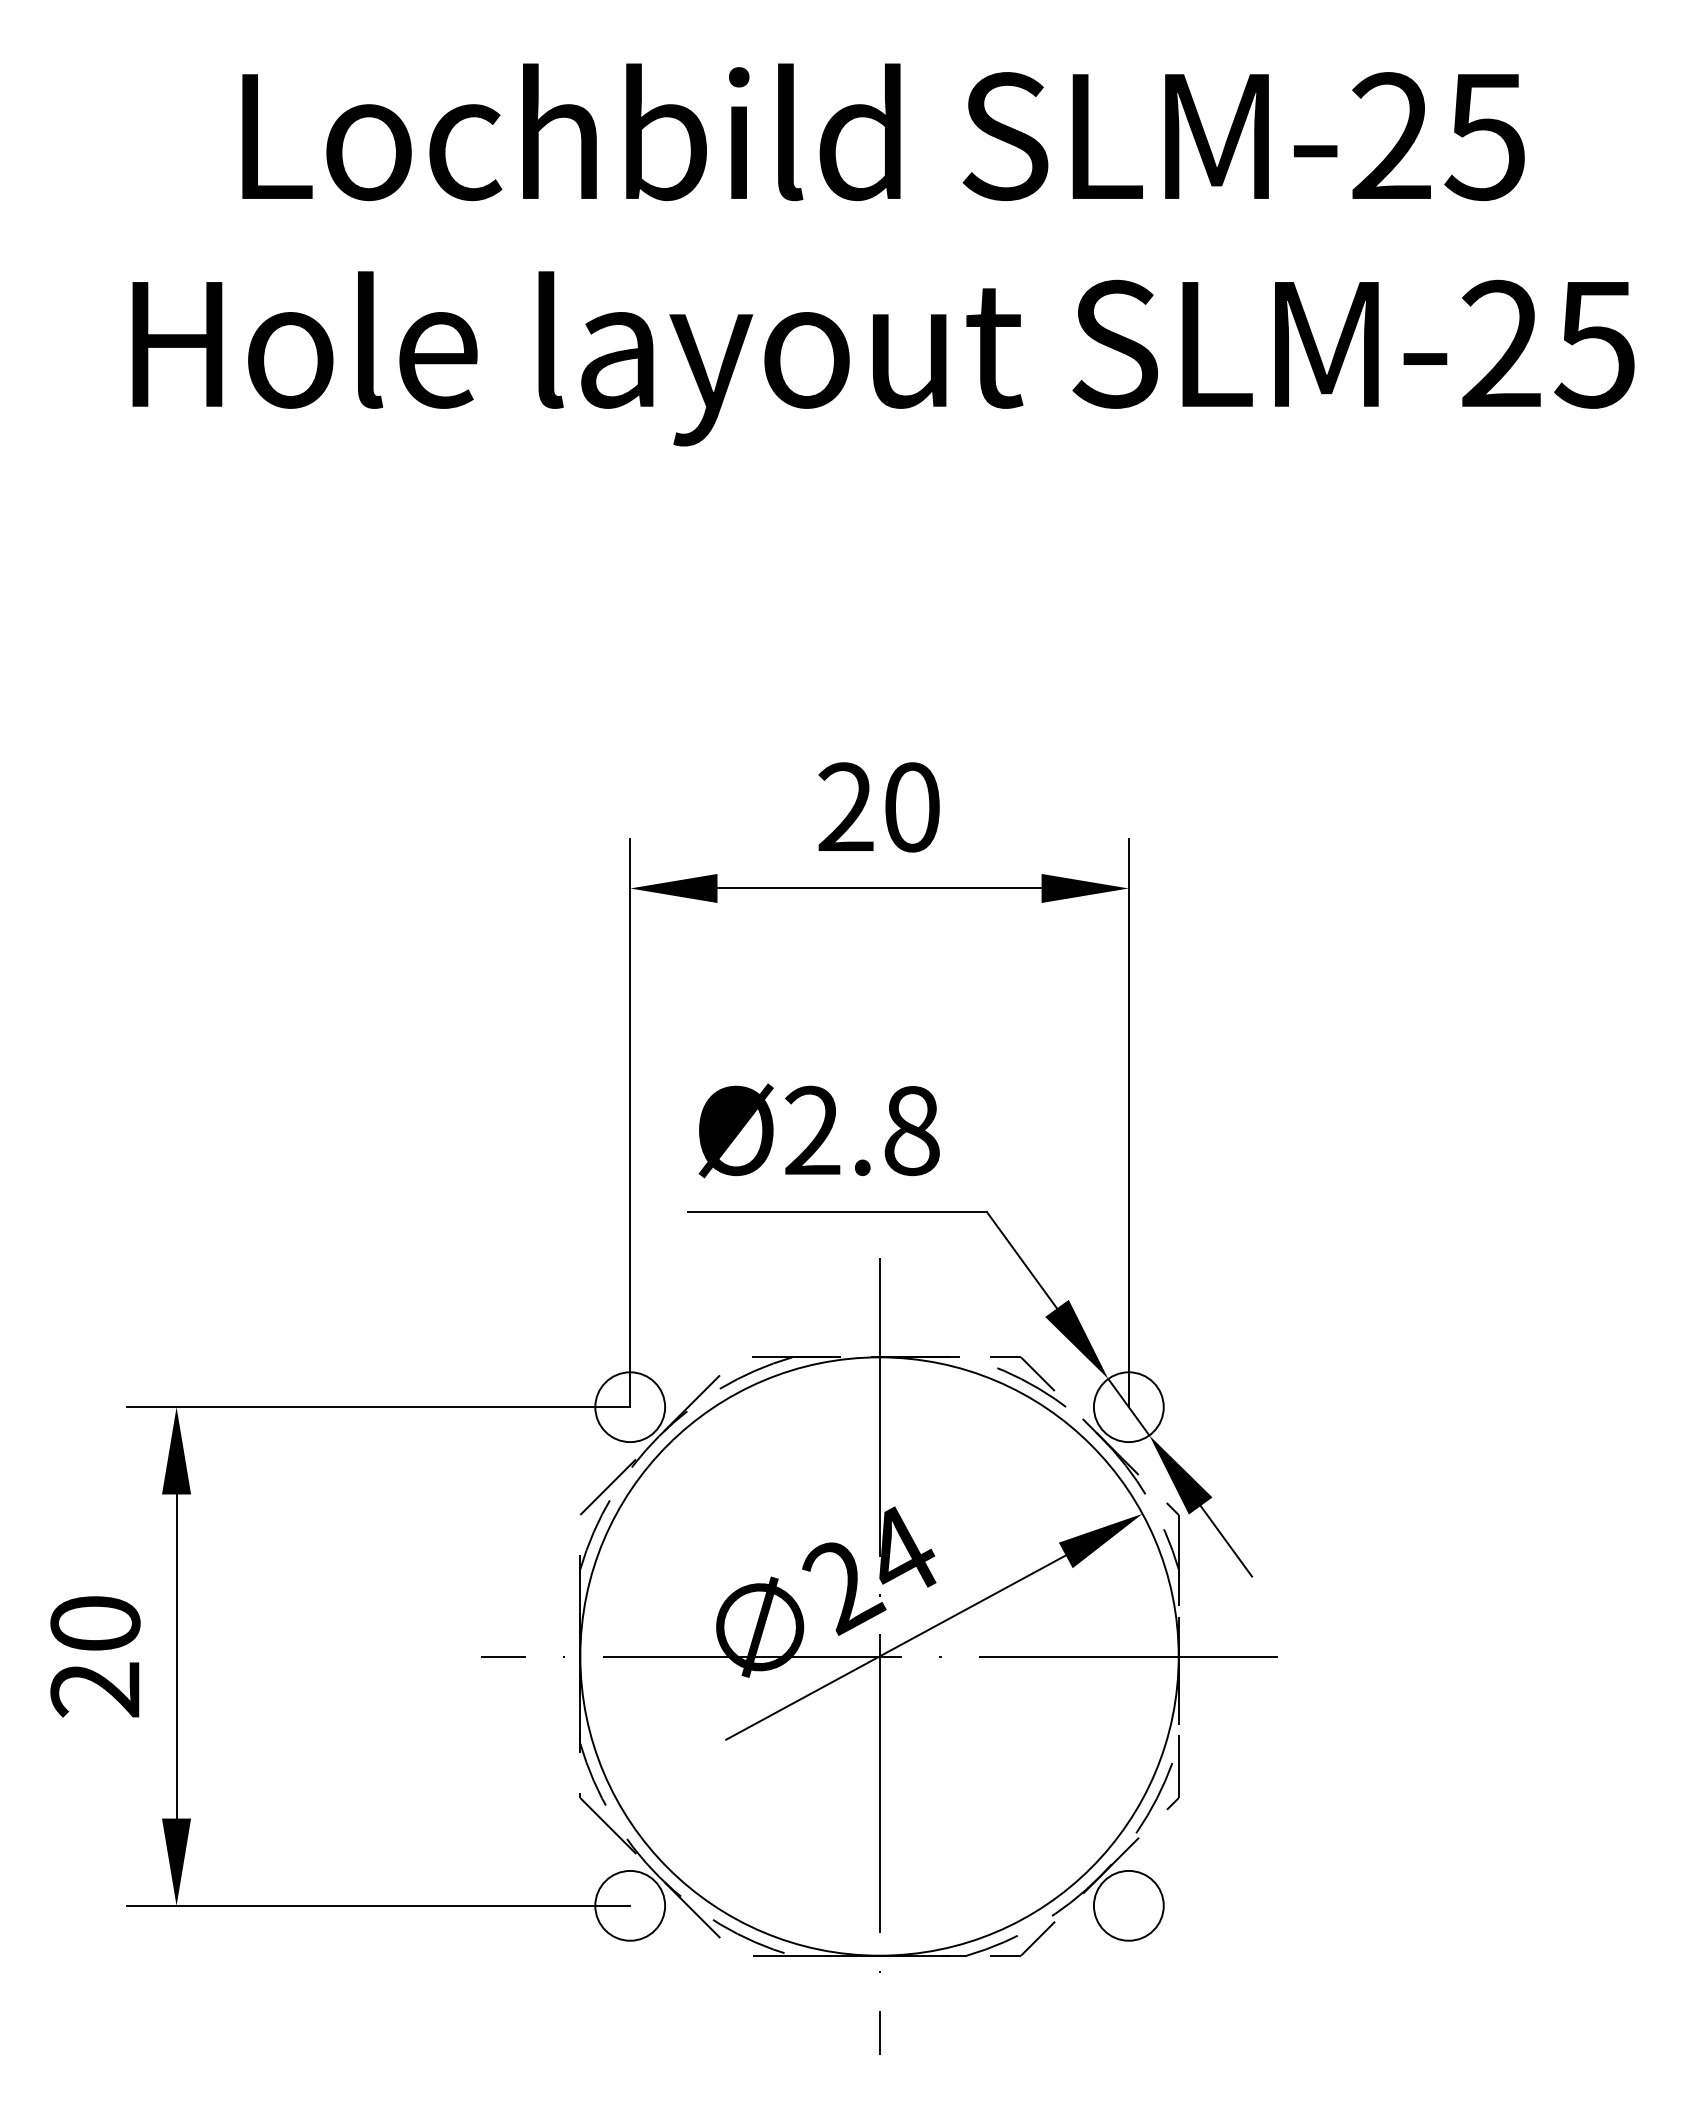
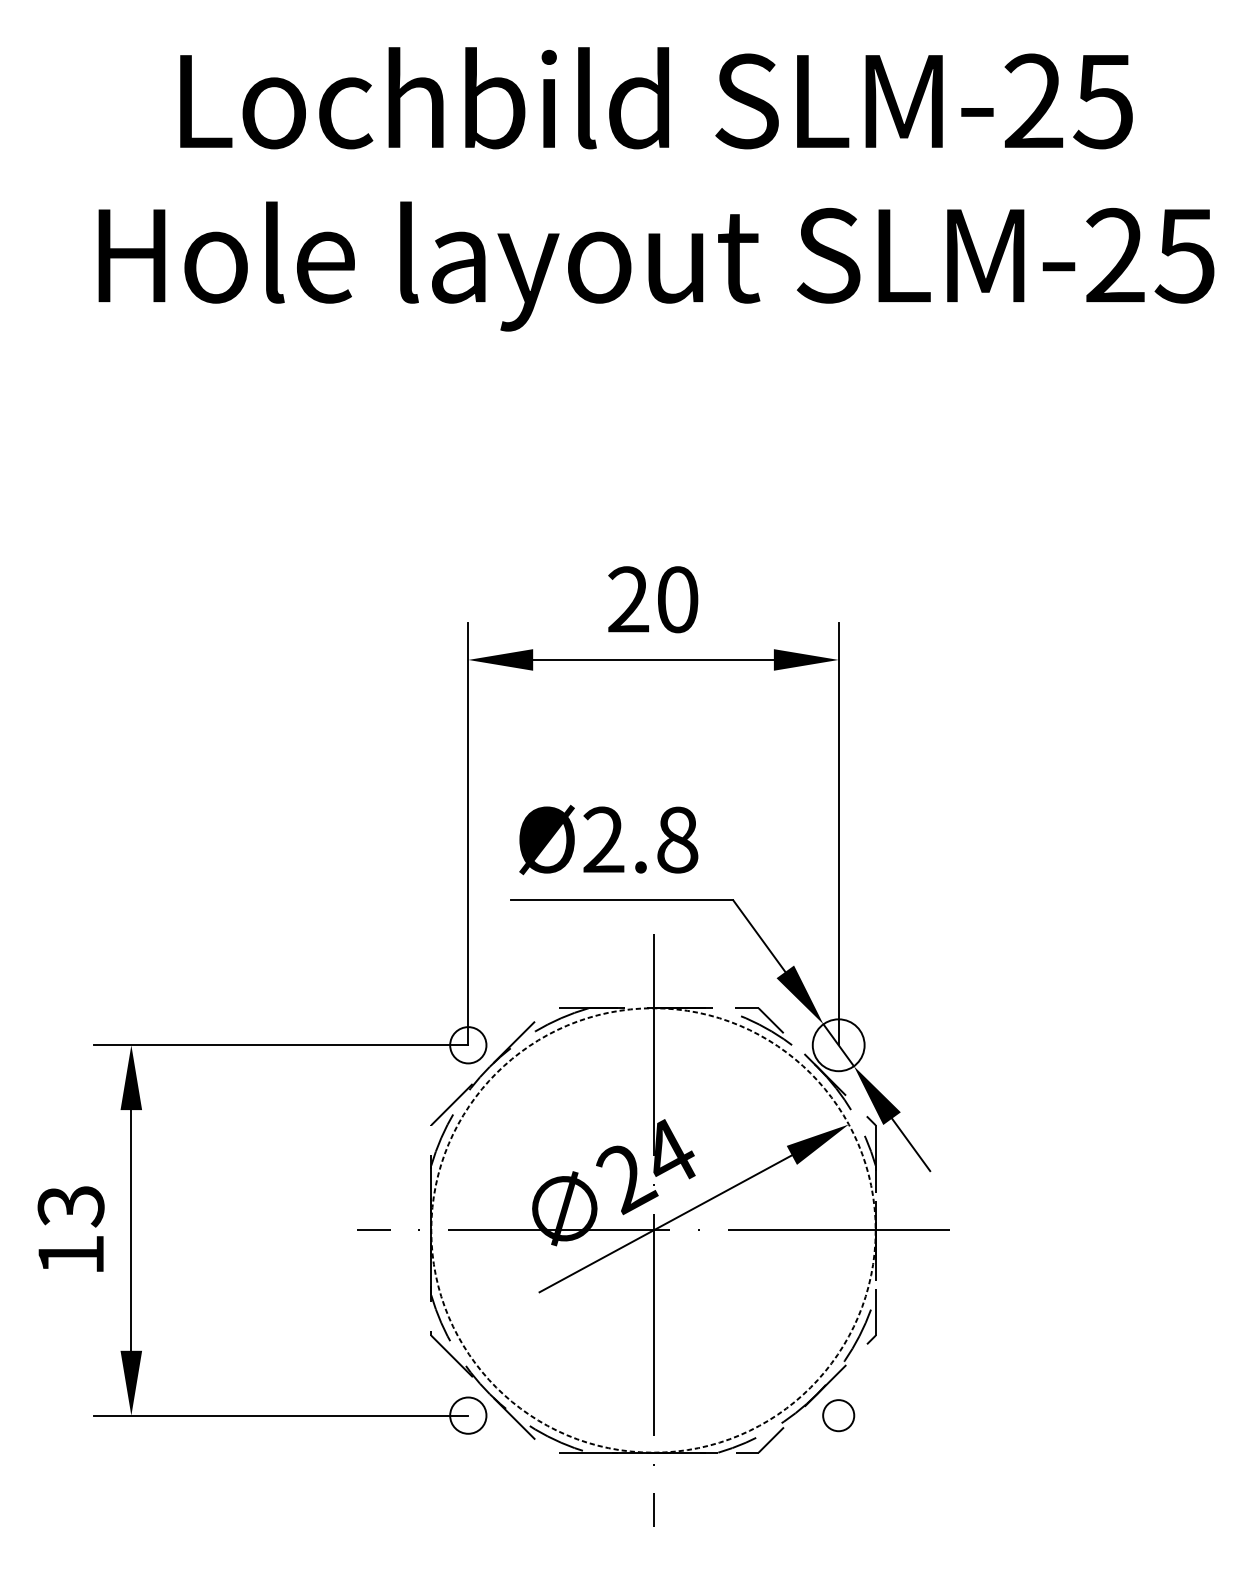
circle: (630, 1407) -> (468, 1045), size x0.7
text: (95, 1656) -> (71, 1230), 20 -> 13
circle: (879, 1656) -> (653, 1230), solid -> dashed
circle: (630, 1905) -> (468, 1415), size x0.7
circle: (1128, 1905) -> (838, 1415), size x0.6

